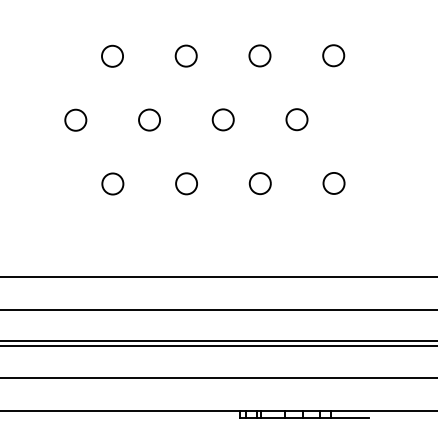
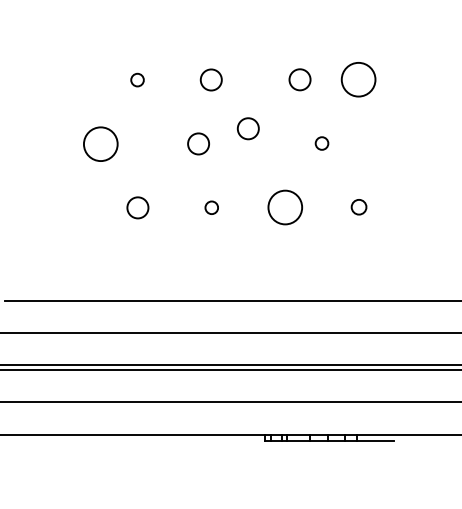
circle: (112, 55) -> (137, 79), size x0.6
circle: (259, 55) -> (299, 79), moved
circle: (333, 55) -> (358, 79), size x1.6
circle: (75, 119) -> (100, 143), size x1.6
circle: (149, 119) -> (198, 143), moved
circle: (222, 119) -> (247, 128), moved
circle: (296, 119) -> (321, 143), size x0.6
circle: (333, 182) -> (358, 206), size x0.7
circle: (186, 183) -> (211, 207), size x0.6
circle: (260, 183) -> (285, 207), size x1.6

